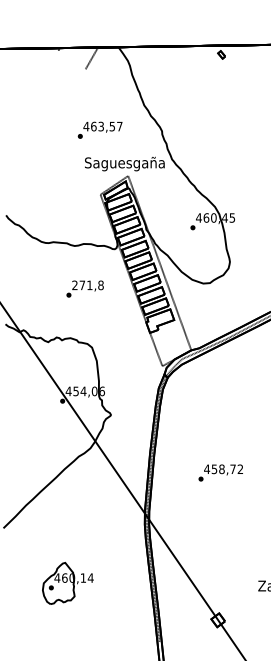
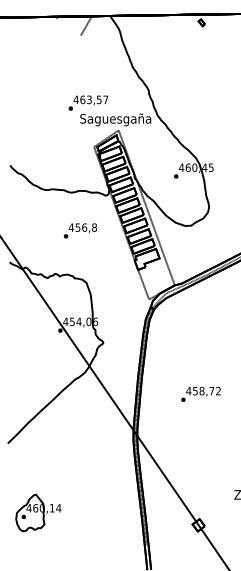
text: (99, 129) -> (87, 102), moved
text: (82, 285) -> (78, 227), 271,8 -> 456,8
part: (67, 582) -> (38, 512), moved

